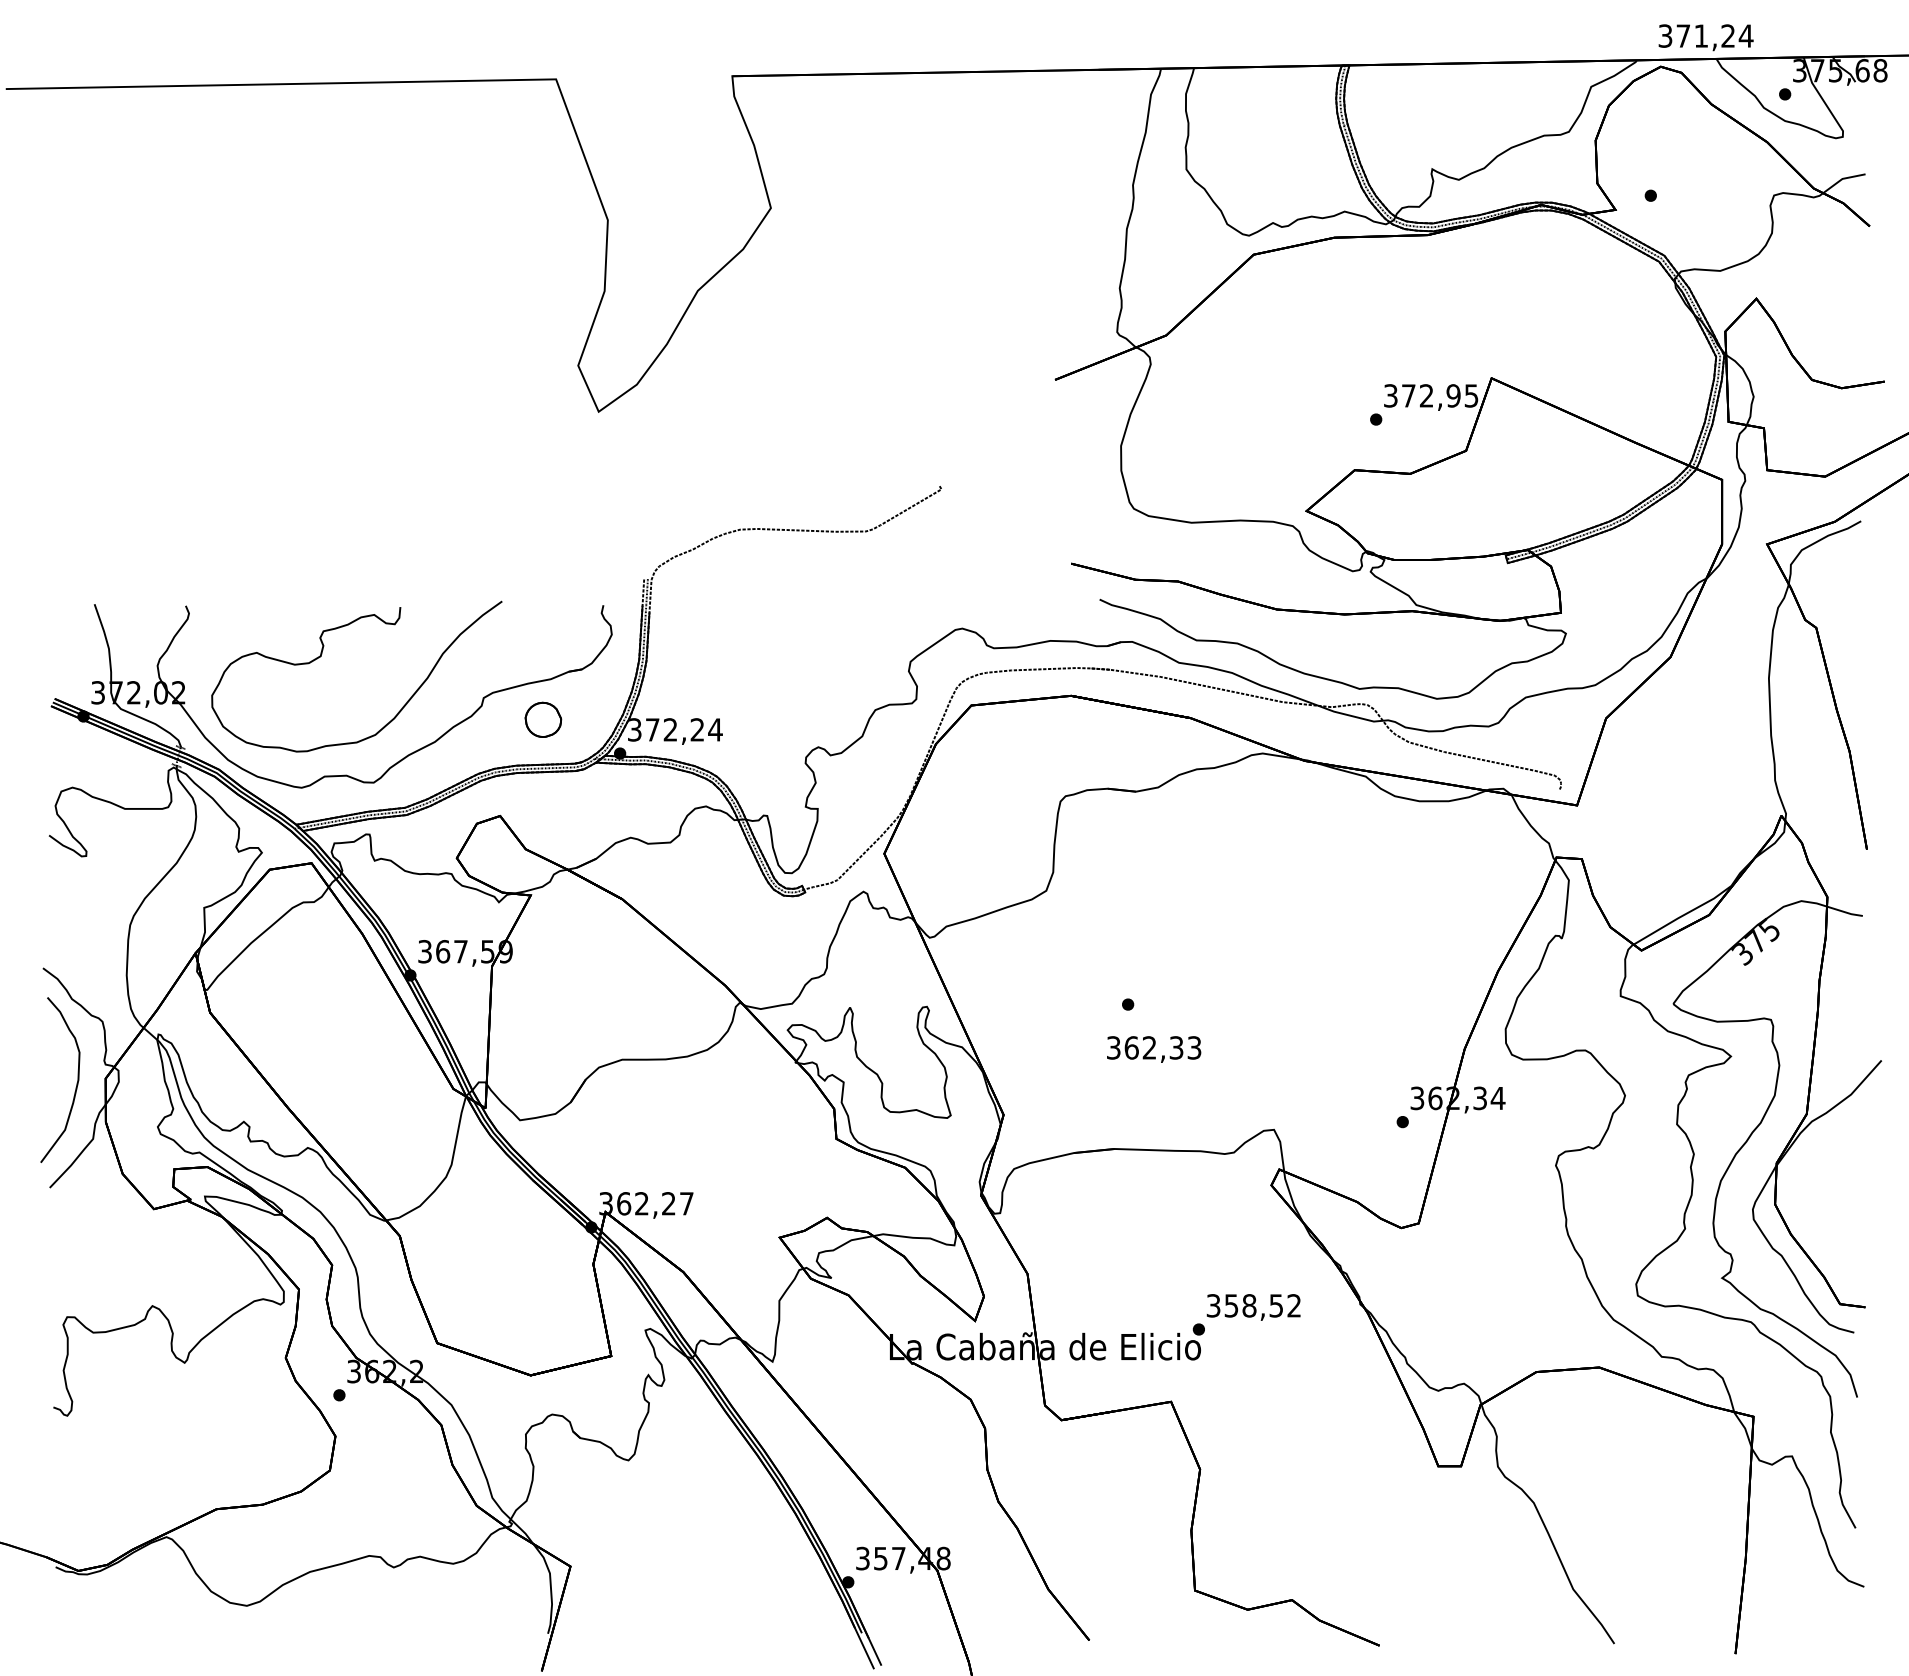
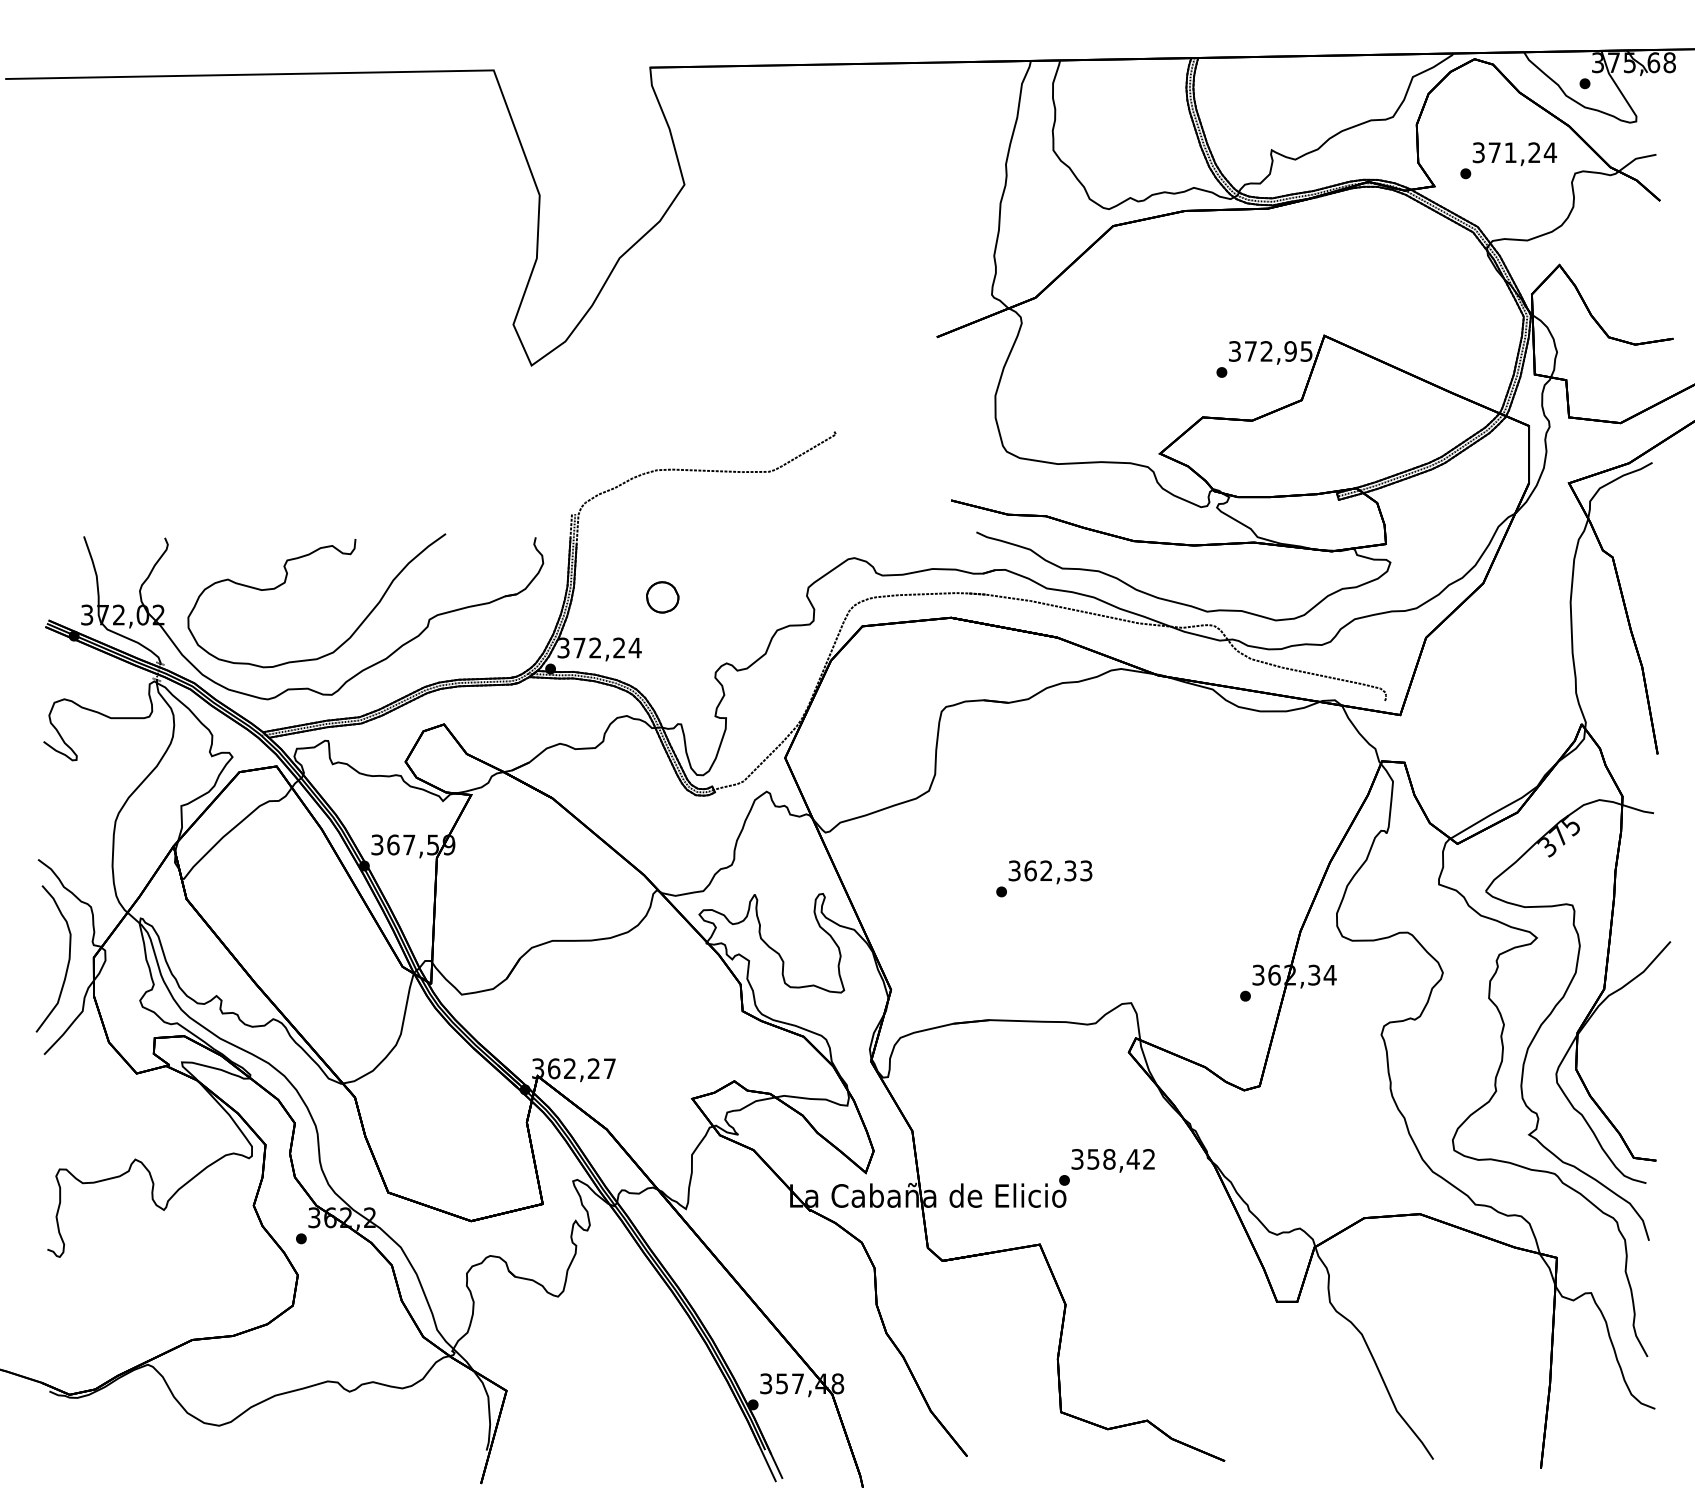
text: (1705, 37) -> (1514, 153), moved
part: (543, 719) -> (662, 597), moved
text: (1154, 1049) -> (1050, 872), moved
text: (1275, 1305) -> (1132, 1159), 358,52 -> 358,42

